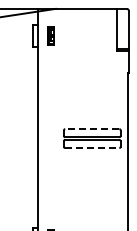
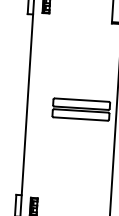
line: (91, 129) -> (81, 100), dashed -> solid
line: (92, 148) -> (80, 119), dashed -> solid

